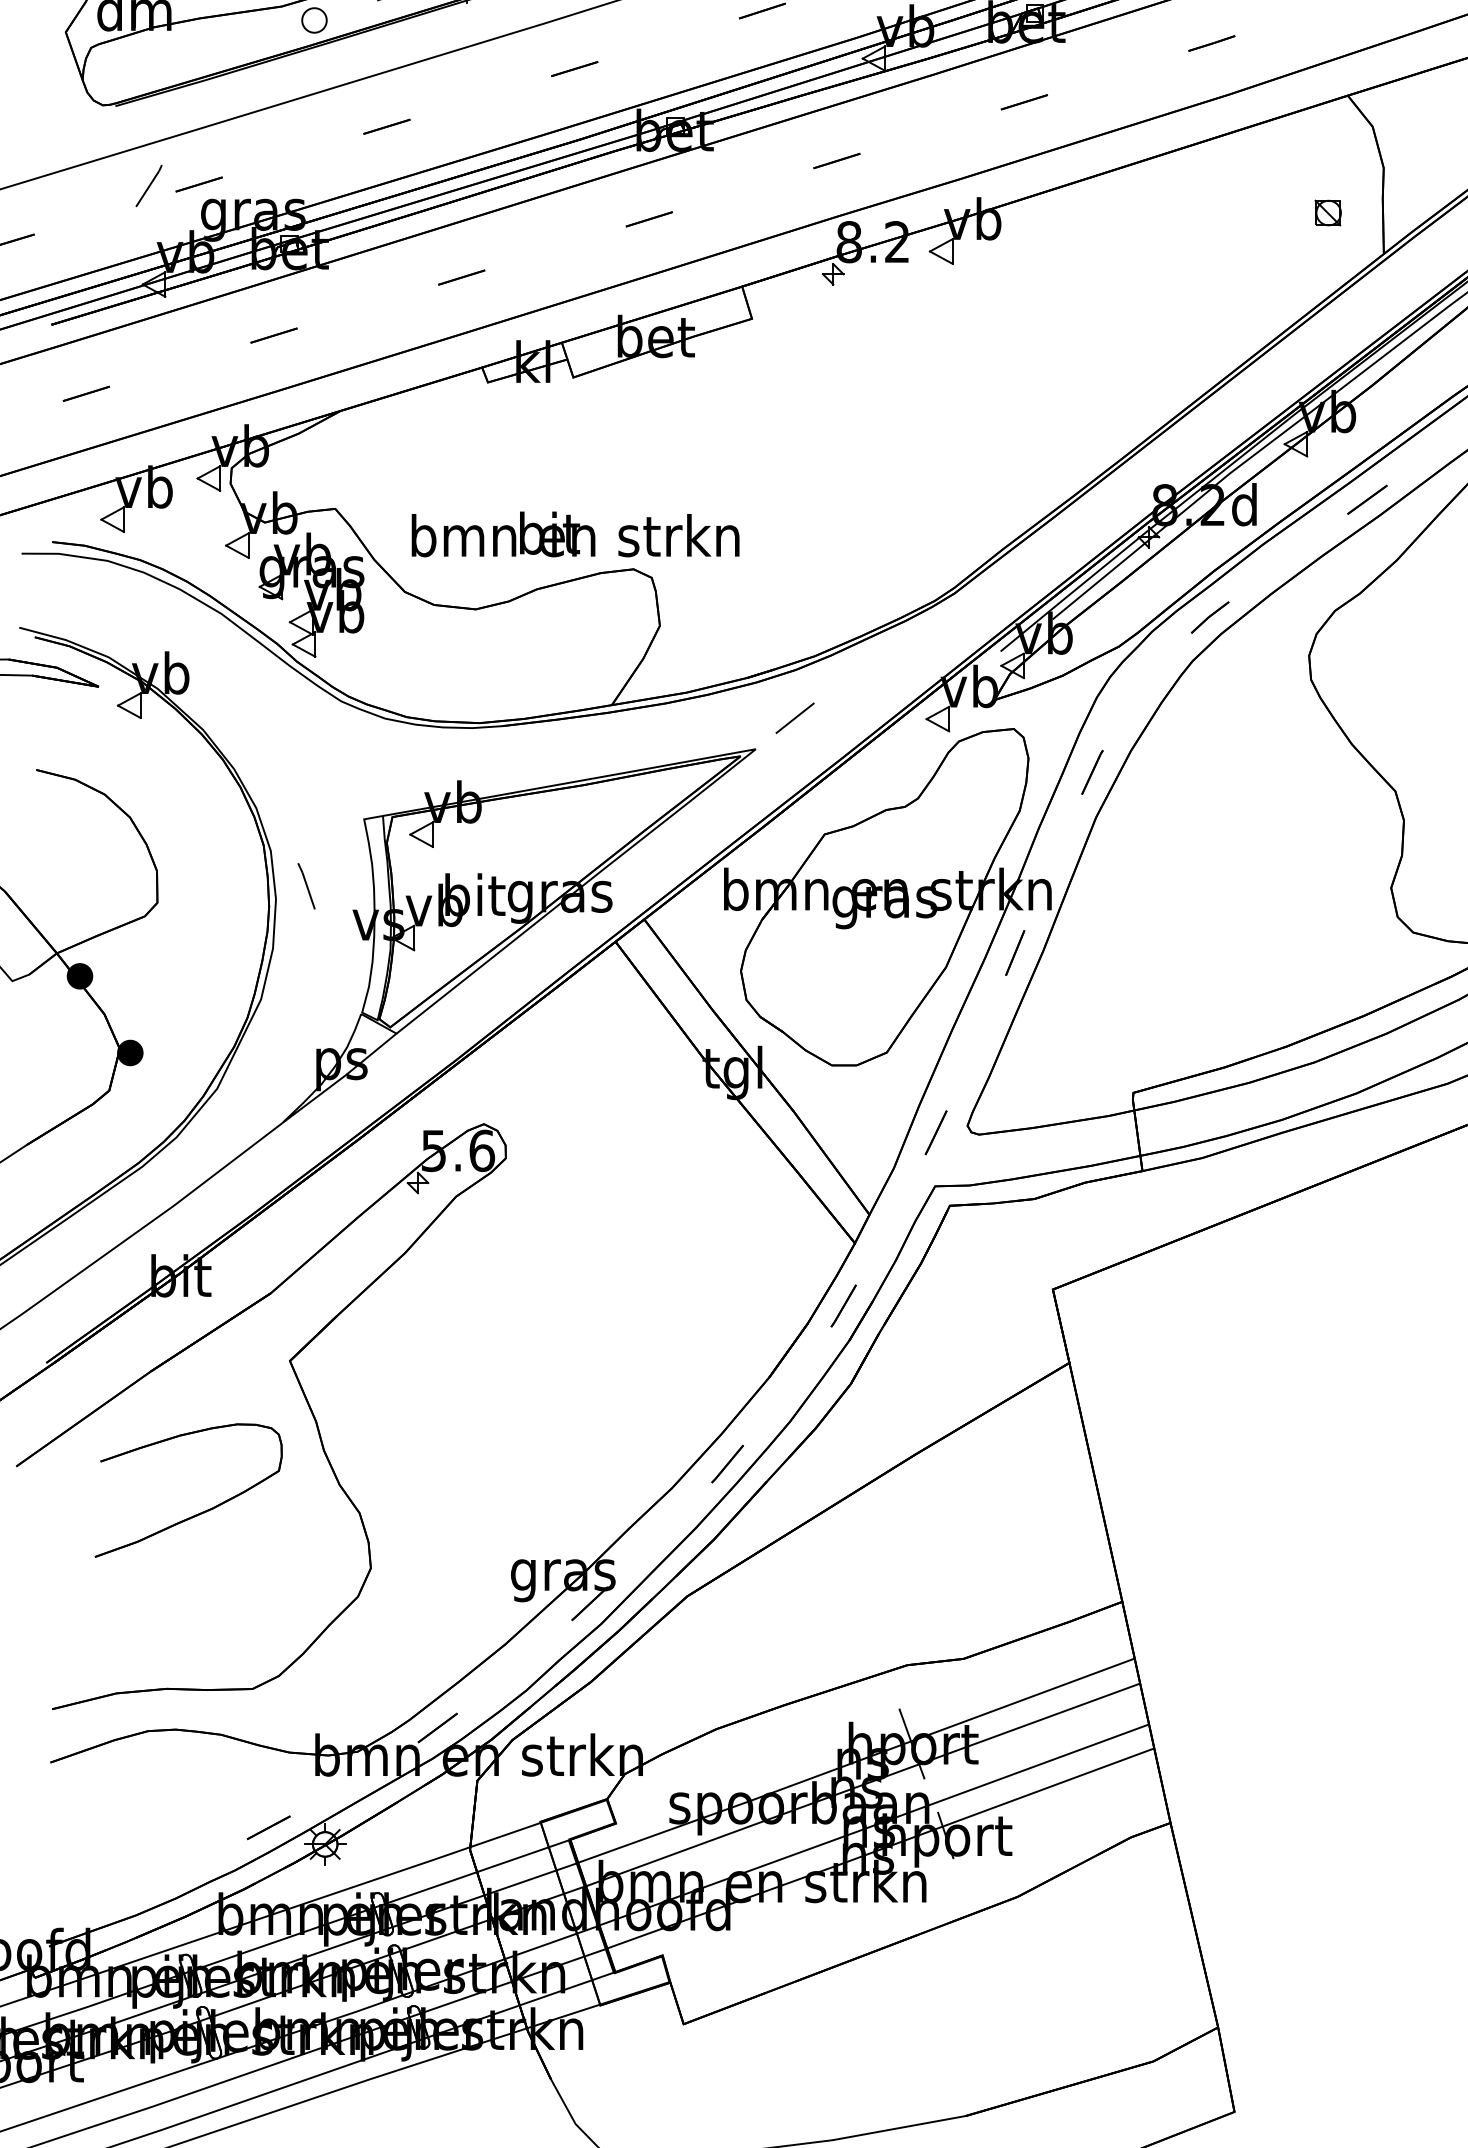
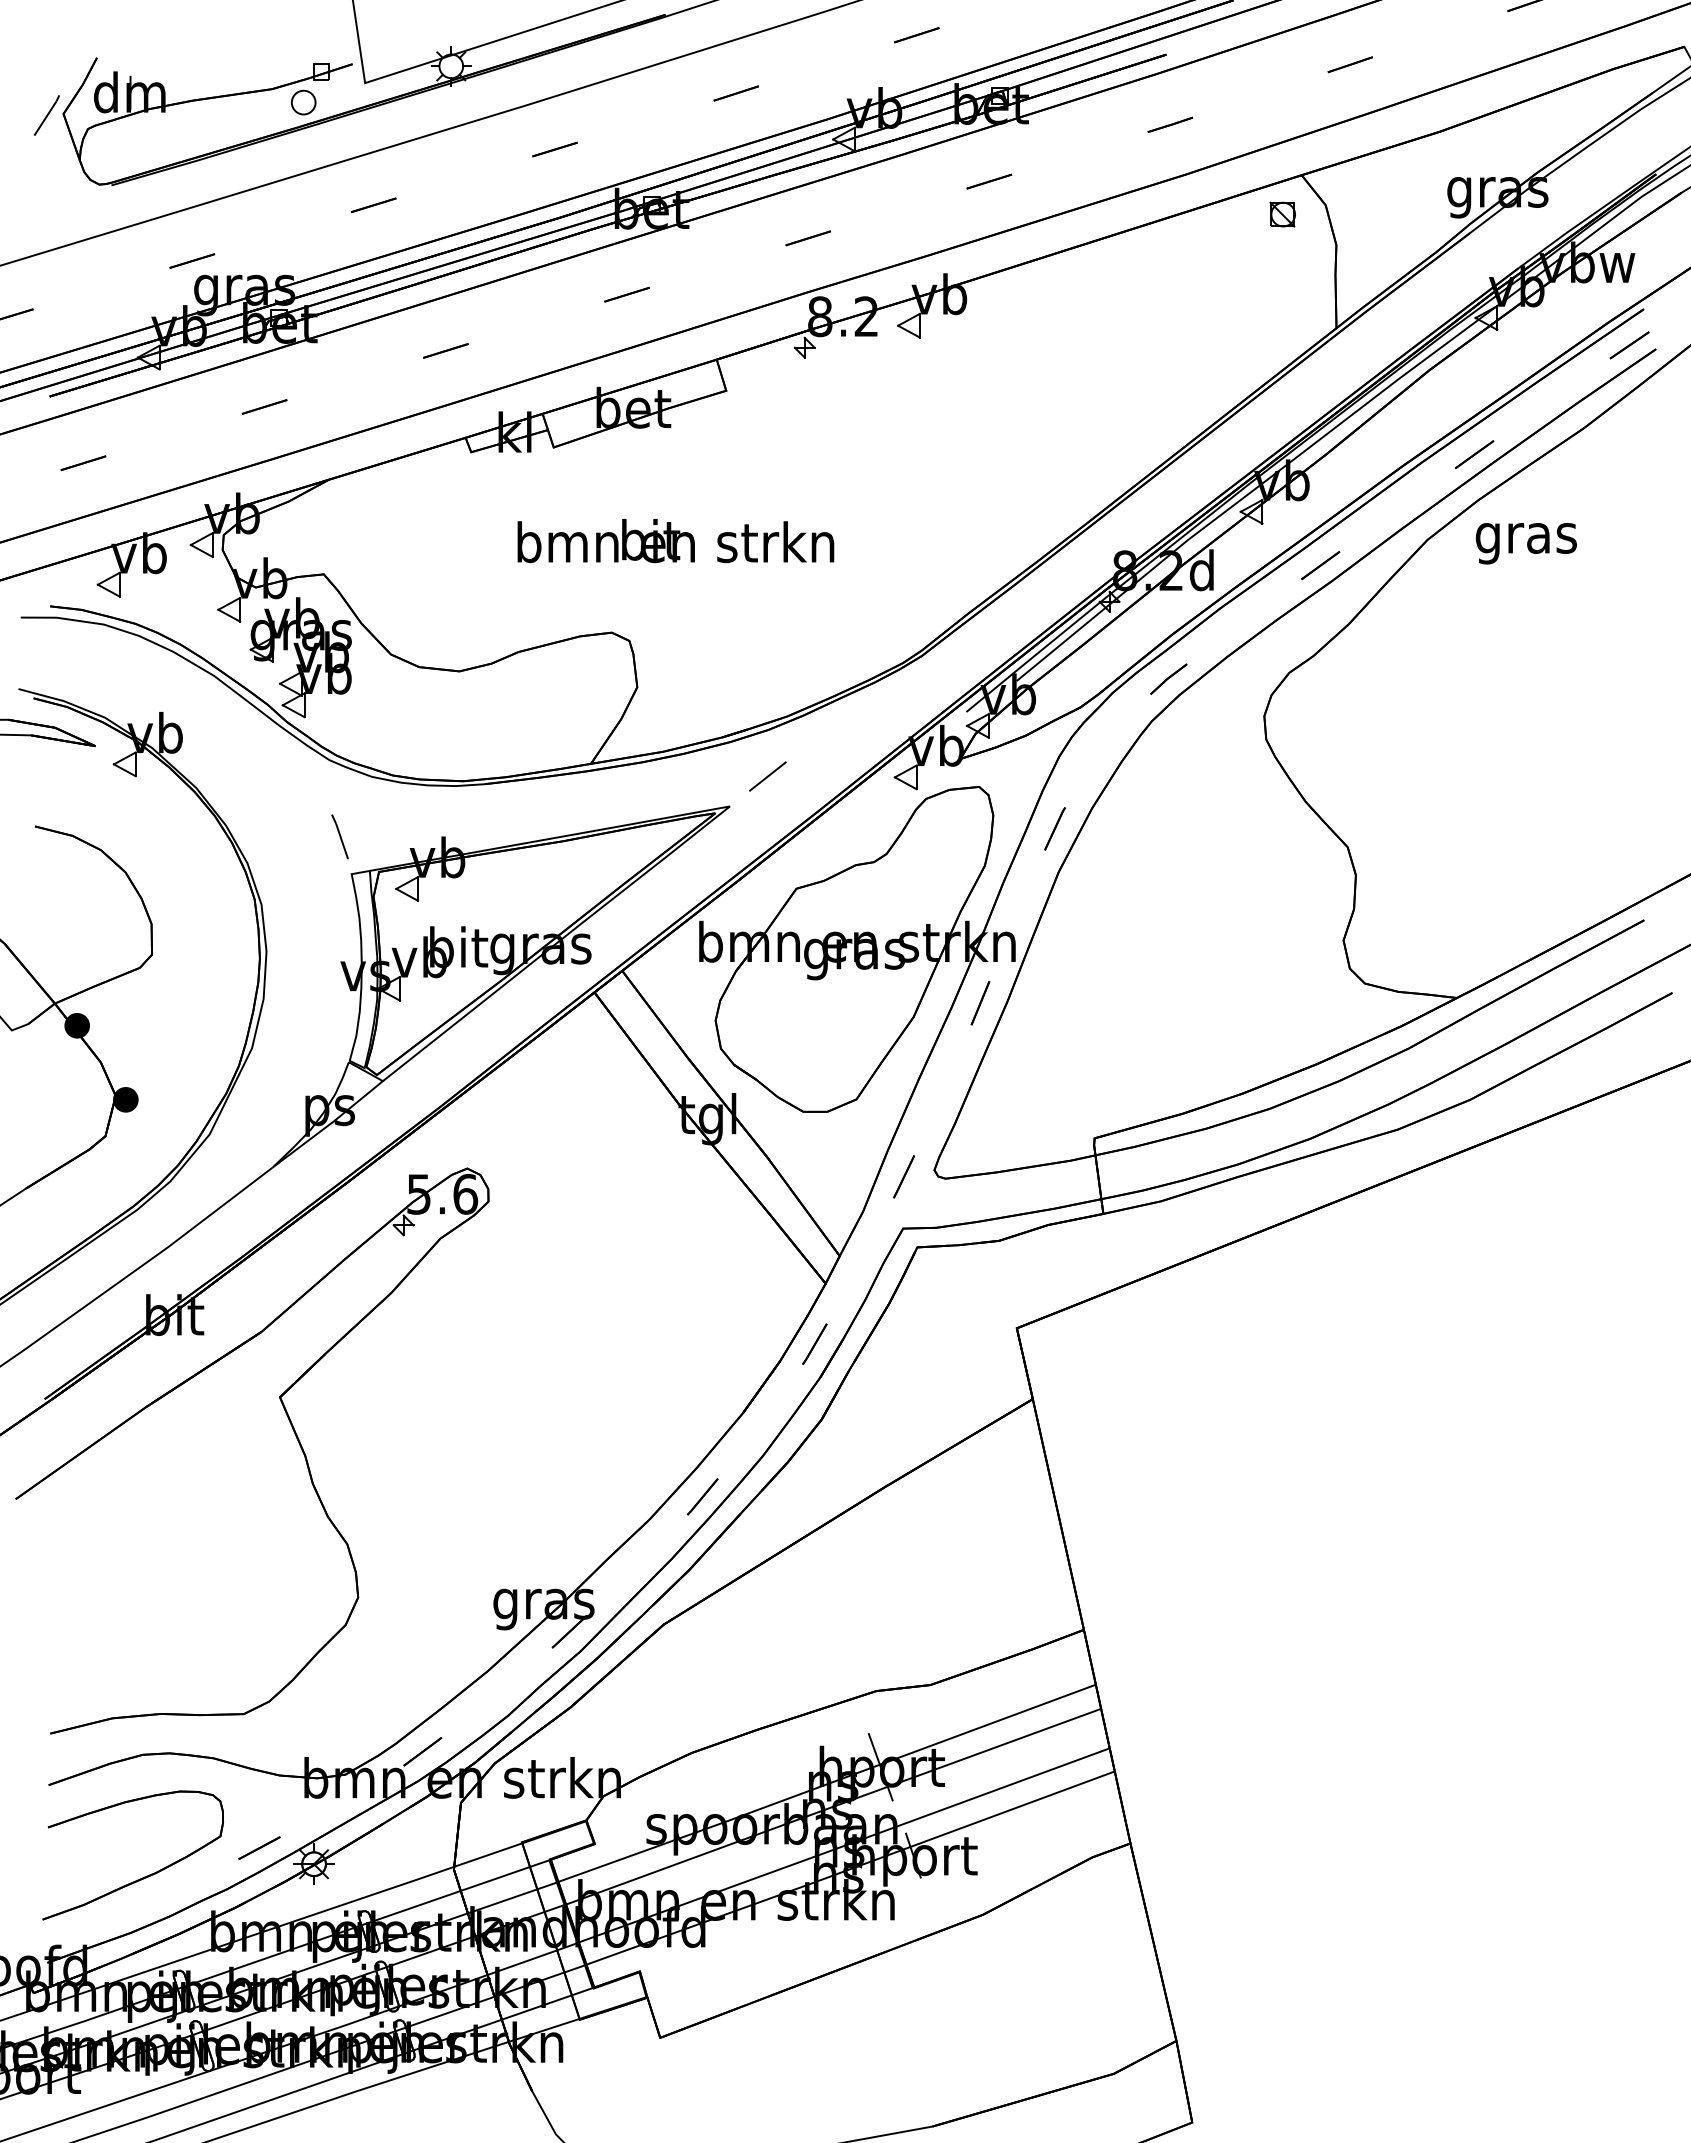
line: (148, 186) -> (46, 115), moved
part: (1327, 212) -> (1282, 214), moved
text: (575, 534) -> (675, 541), moved
line: (306, 885) -> (339, 836), moved
part: (198, 1513) -> (142, 1877), moved

